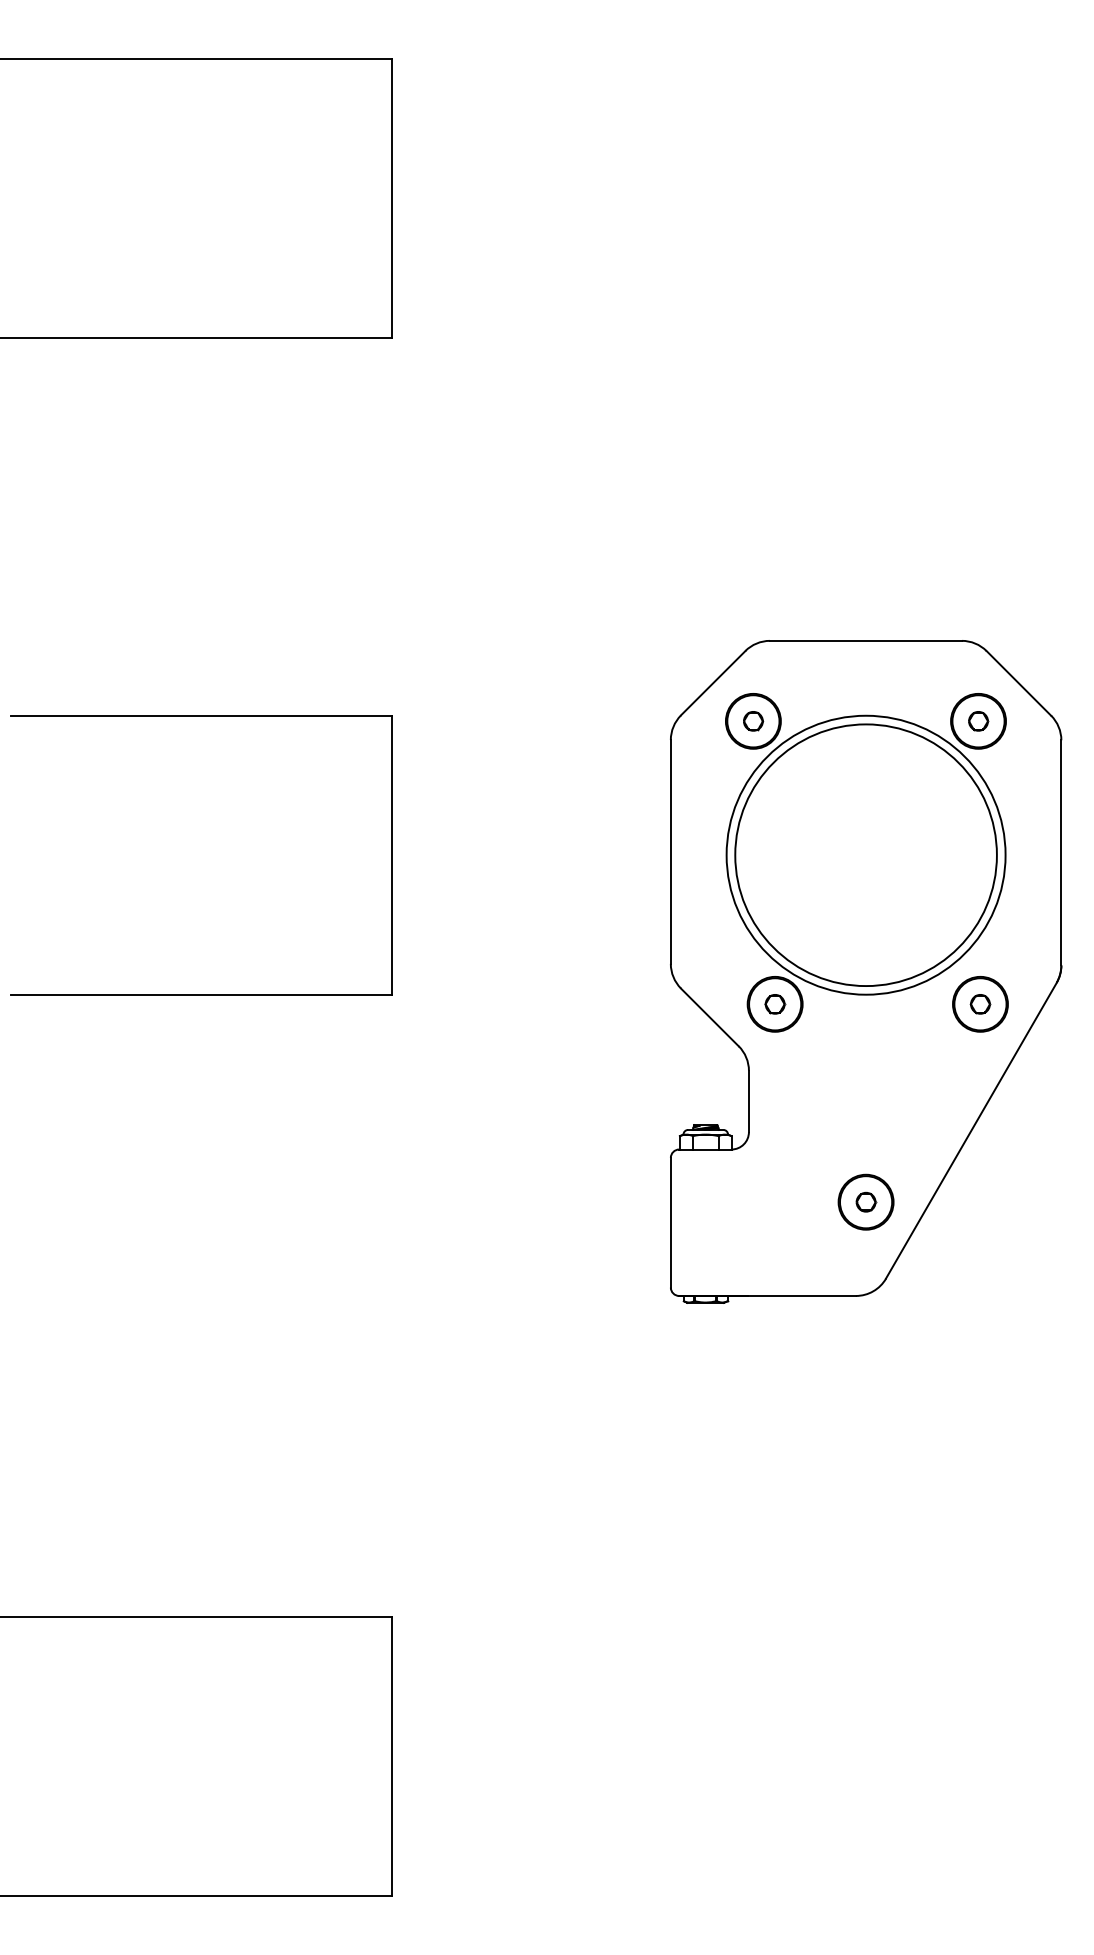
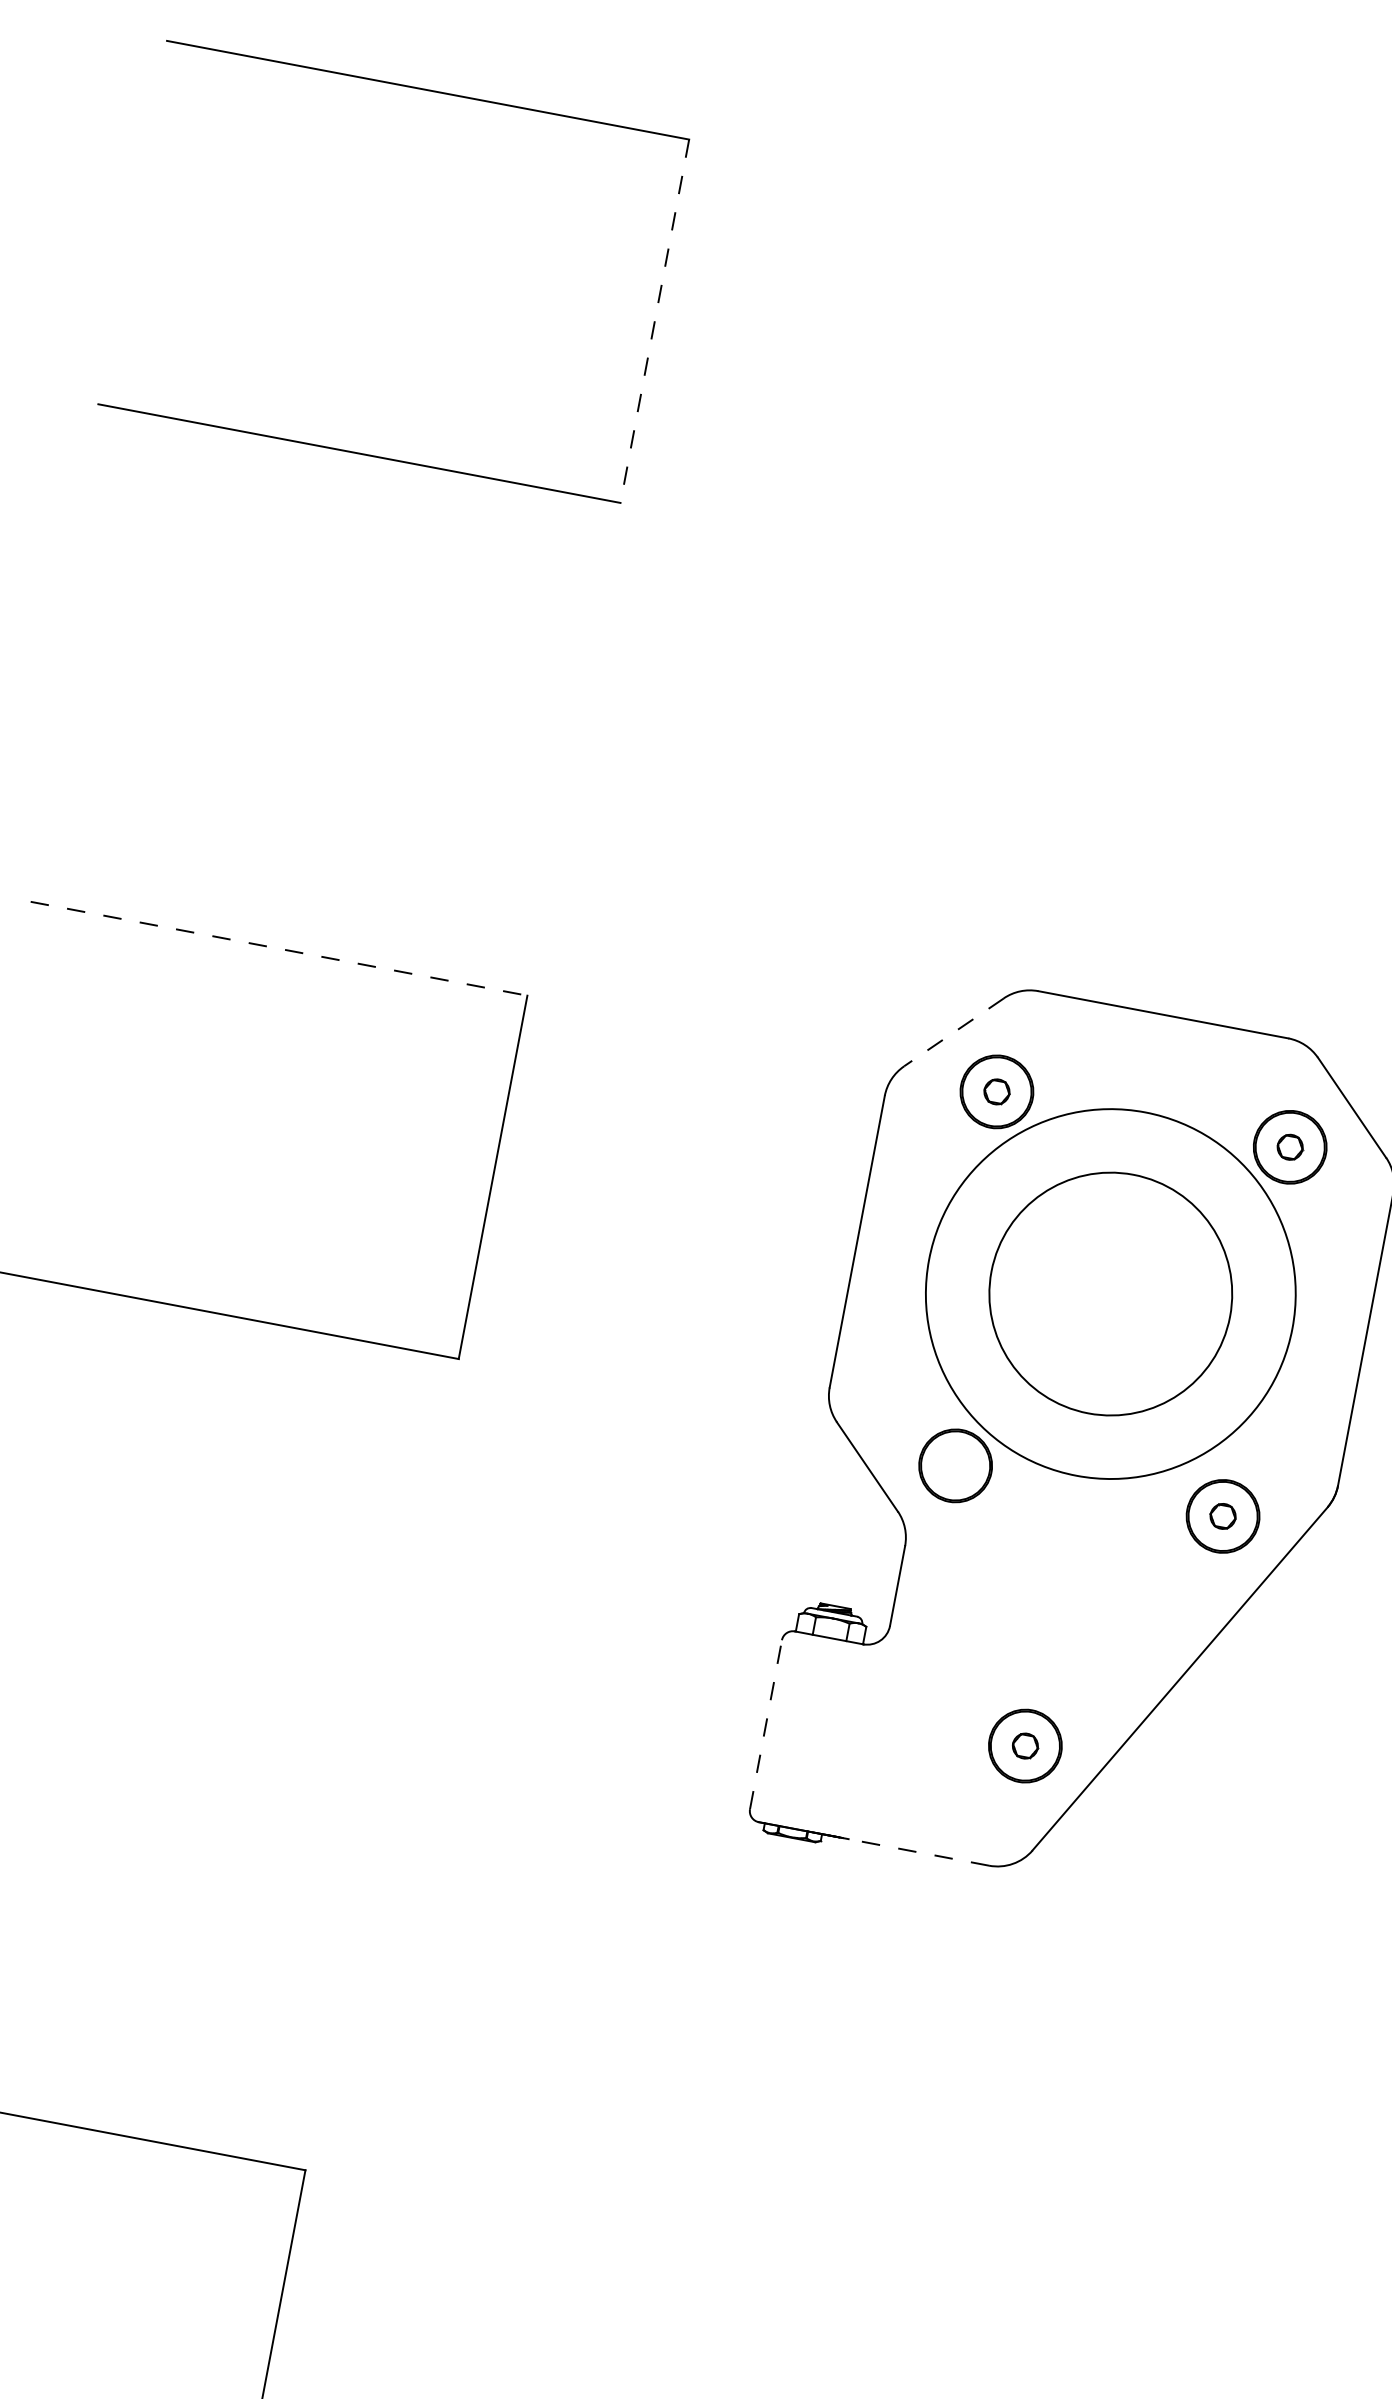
line: (391, 198) -> (654, 321), solid -> dashed
line: (713, 683) -> (954, 1032), solid -> dashed
line: (201, 715) -> (279, 948), solid -> dashed
circle: (865, 855) -> (1109, 1294), size x0.7
part: (775, 1004) -> (956, 1466), removed
line: (670, 1222) -> (765, 1724), solid -> dashed
line: (790, 1295) -> (903, 1848), solid -> dashed

